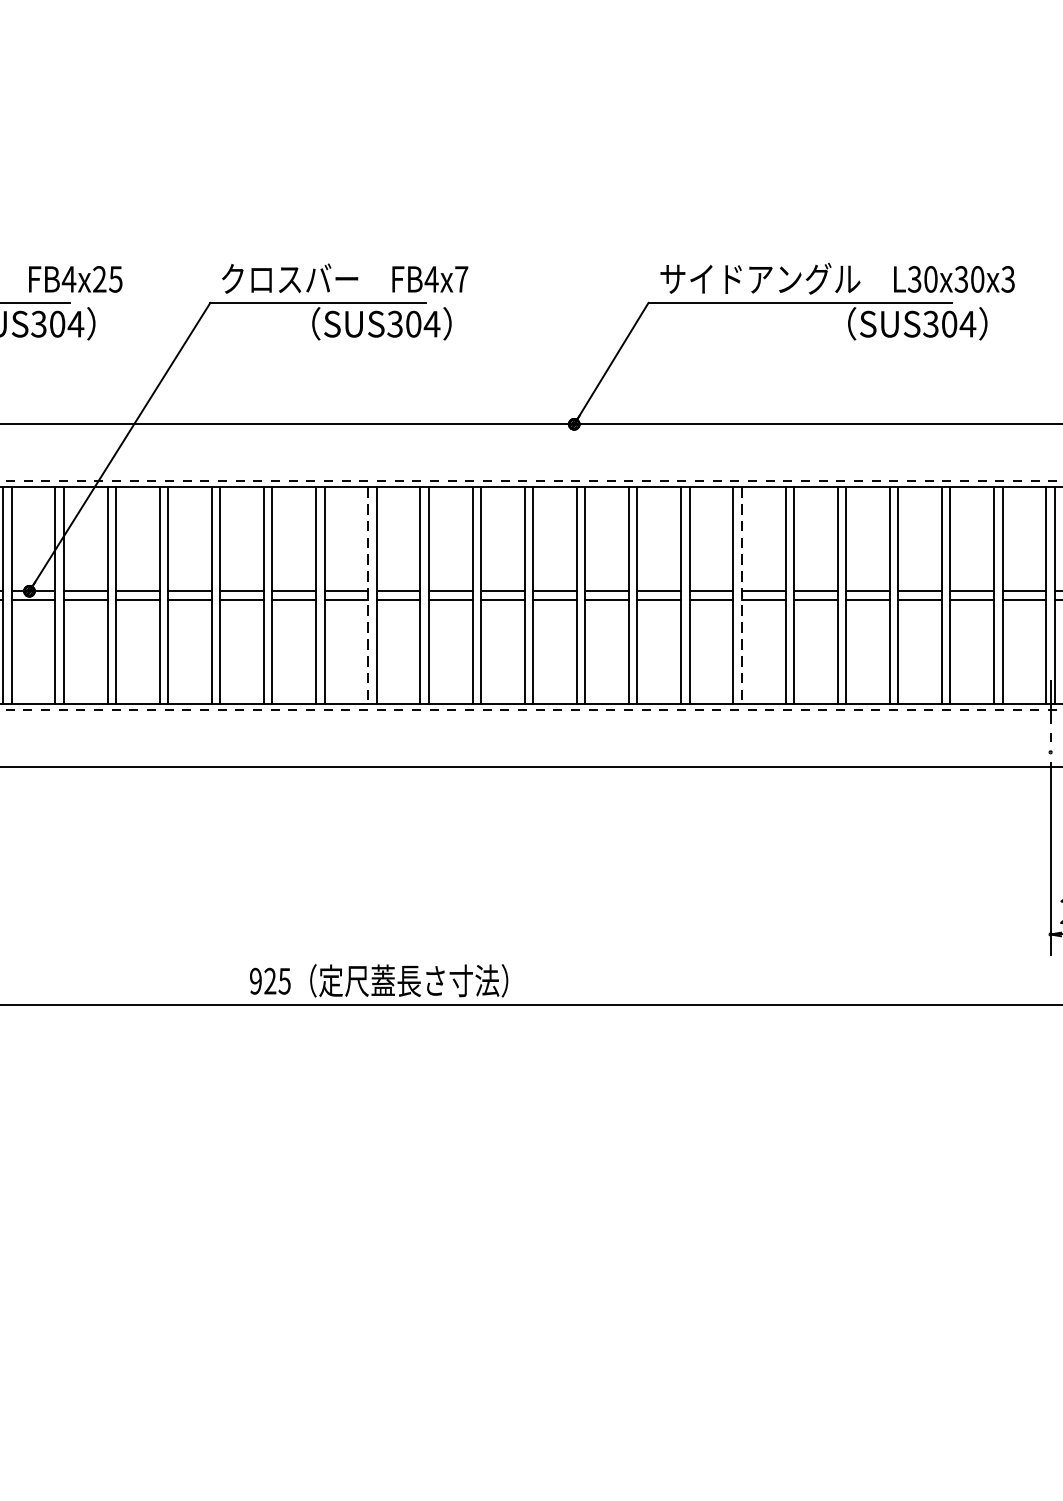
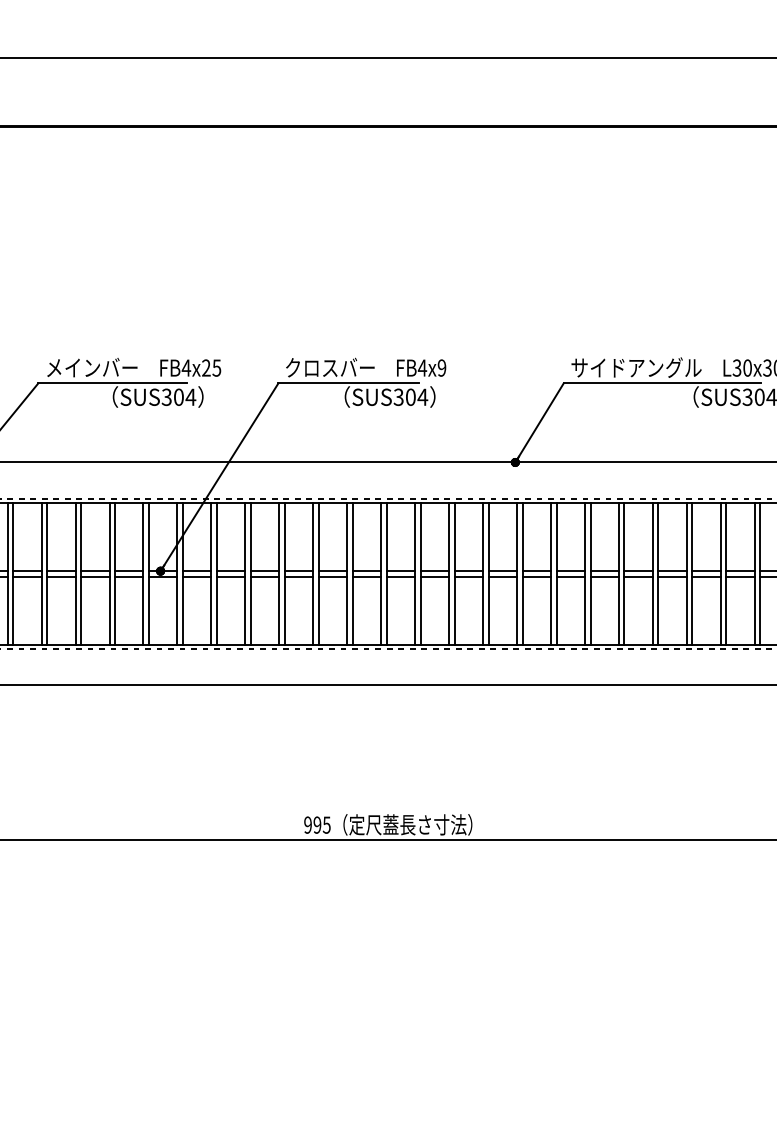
text: (460, 278) -> (441, 367), FB4x7 -> FB4x9
line: (368, 594) -> (381, 573), dashed -> solid
line: (741, 594) -> (624, 573), dashed -> solid
text: (270, 981) -> (317, 825), 925 -> 995

